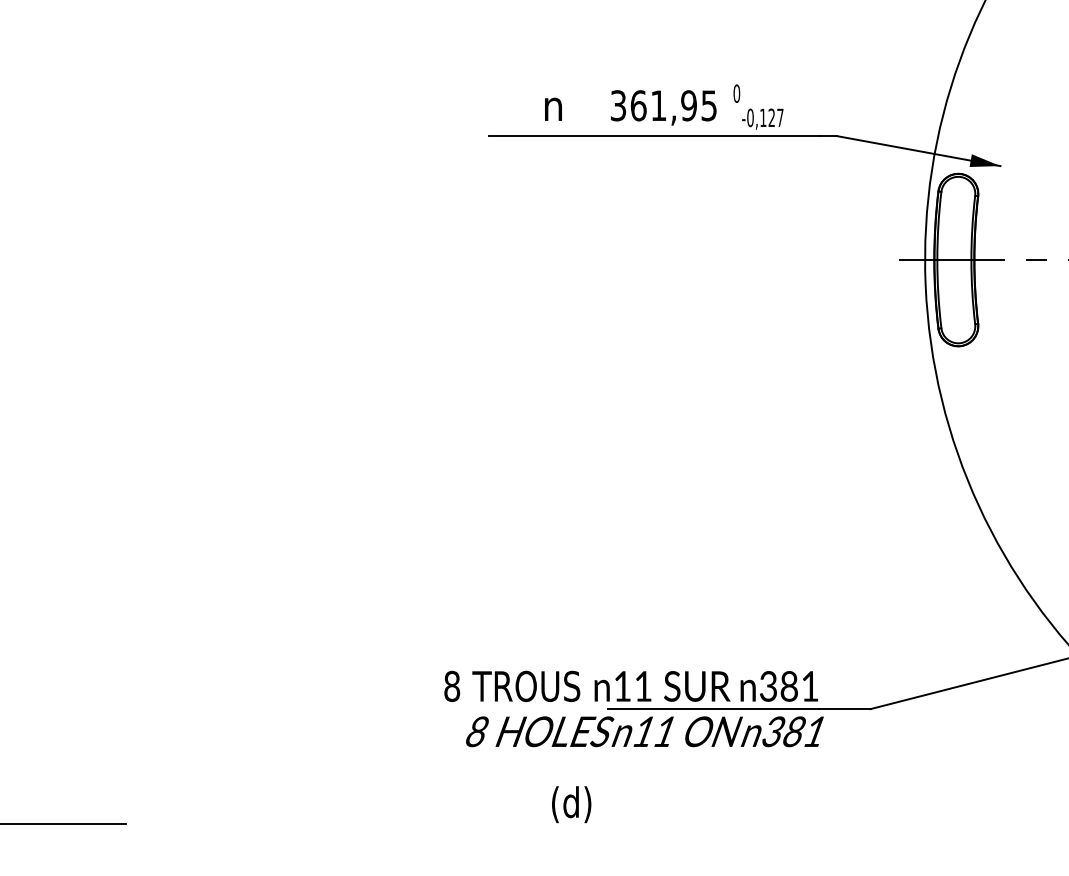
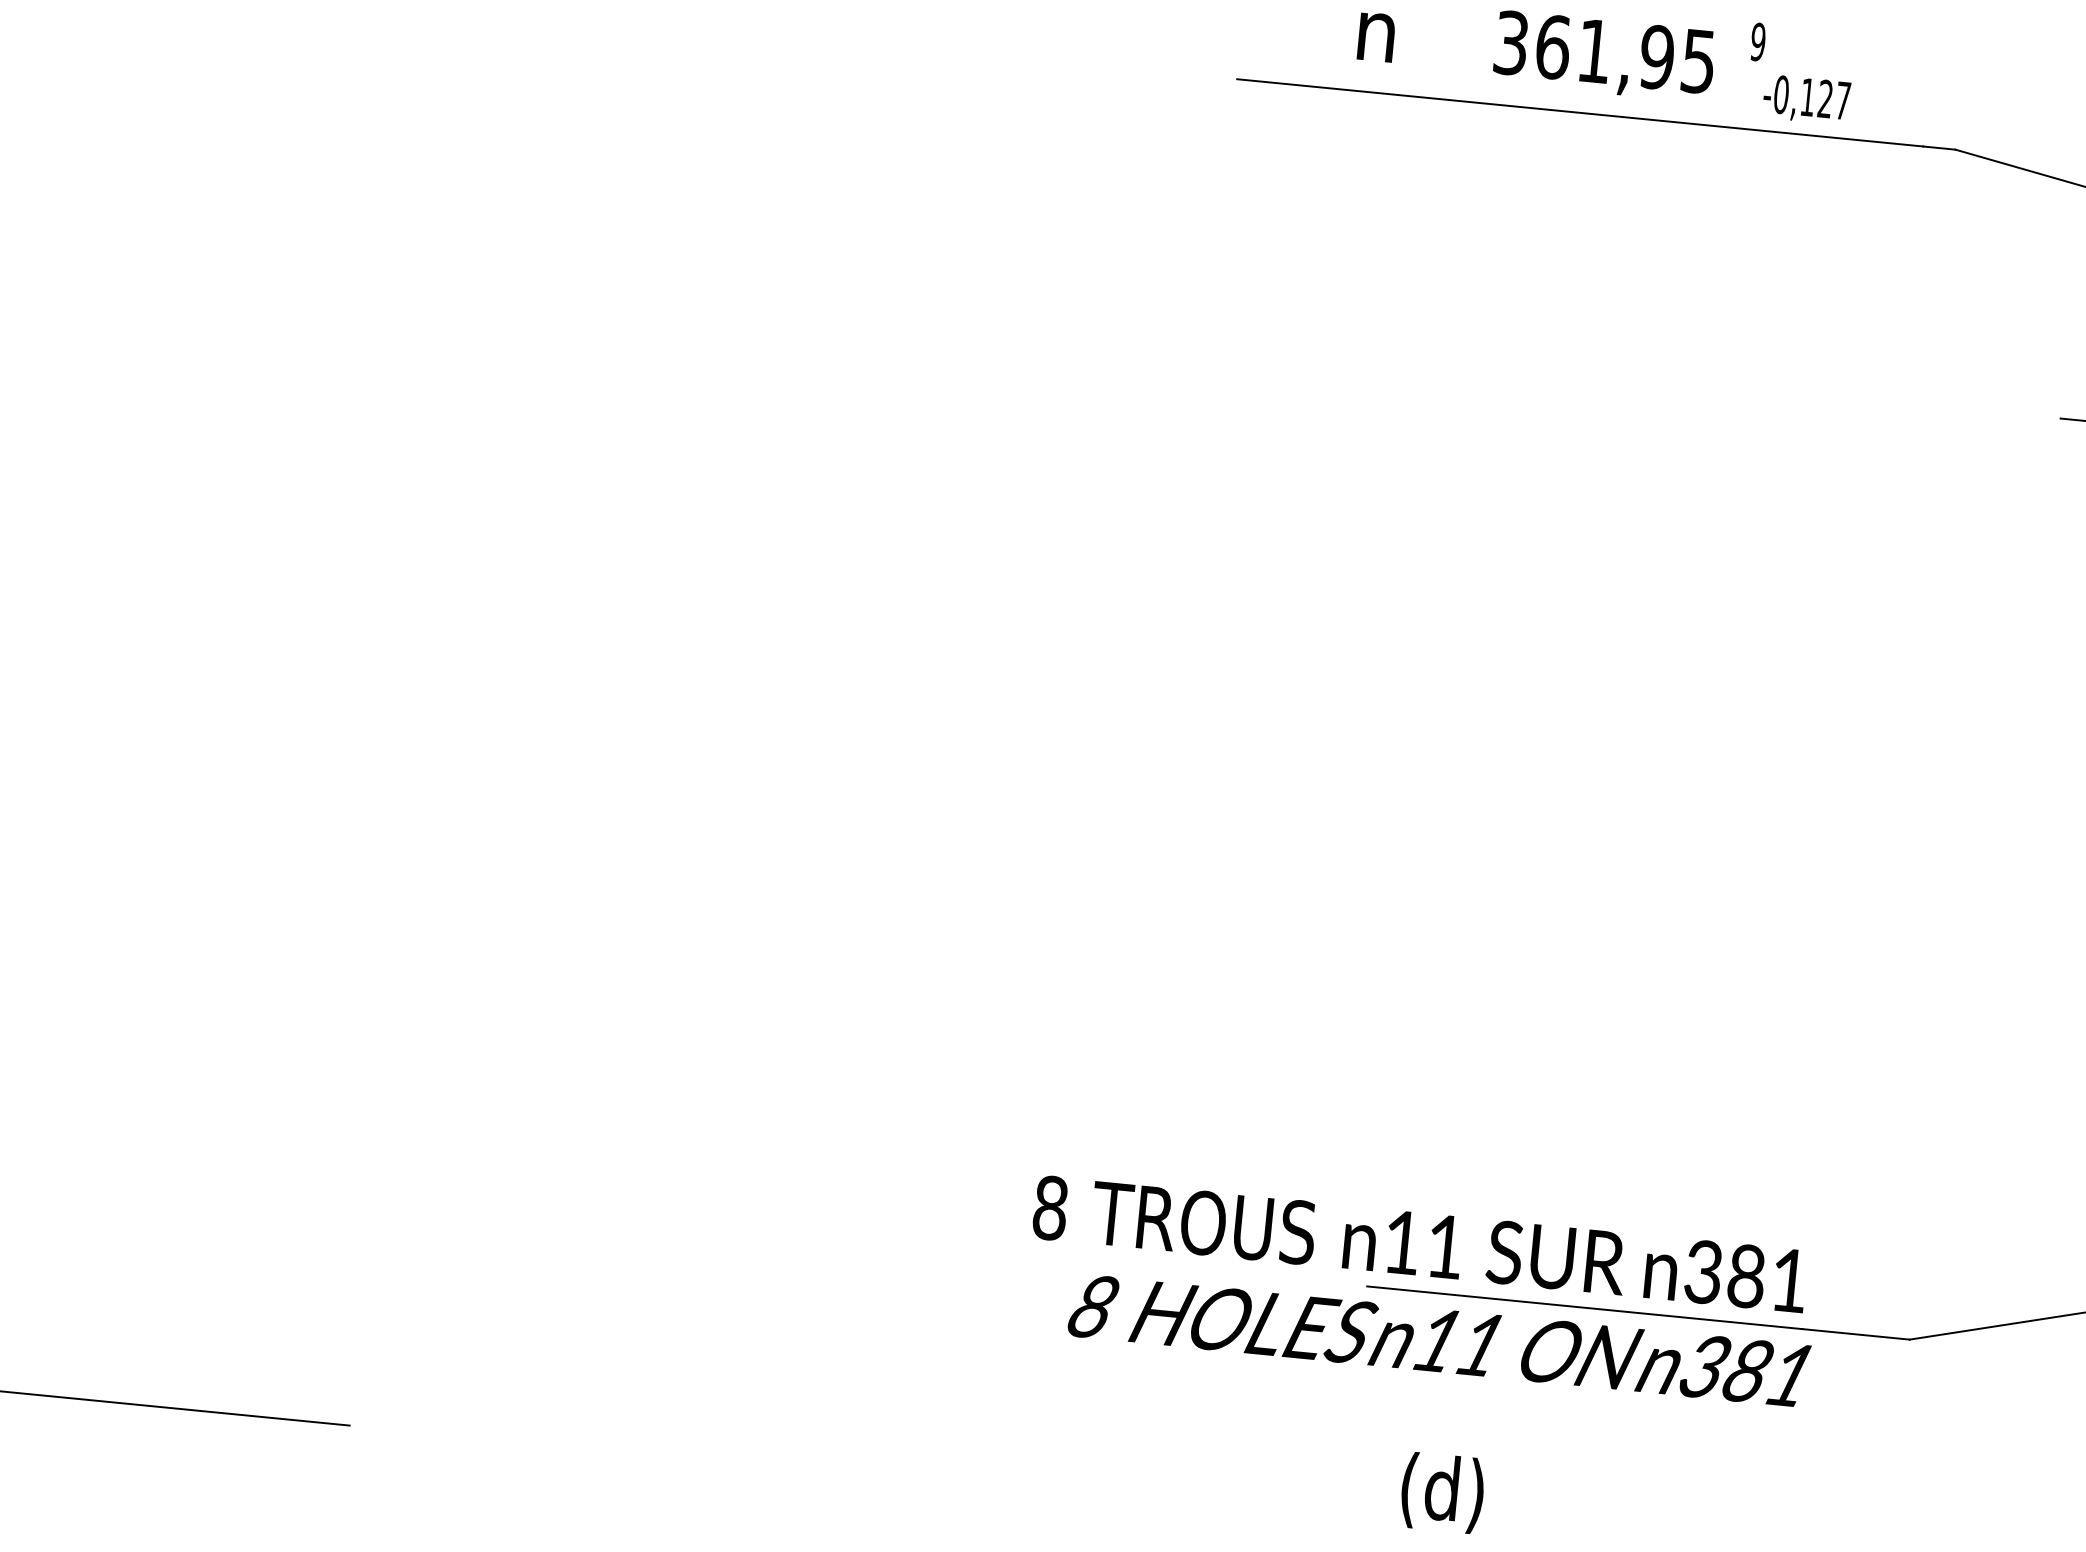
text: (736, 93) -> (1757, 41), 0 -> 9
text: (571, 804) -> (1442, 1492), moved

